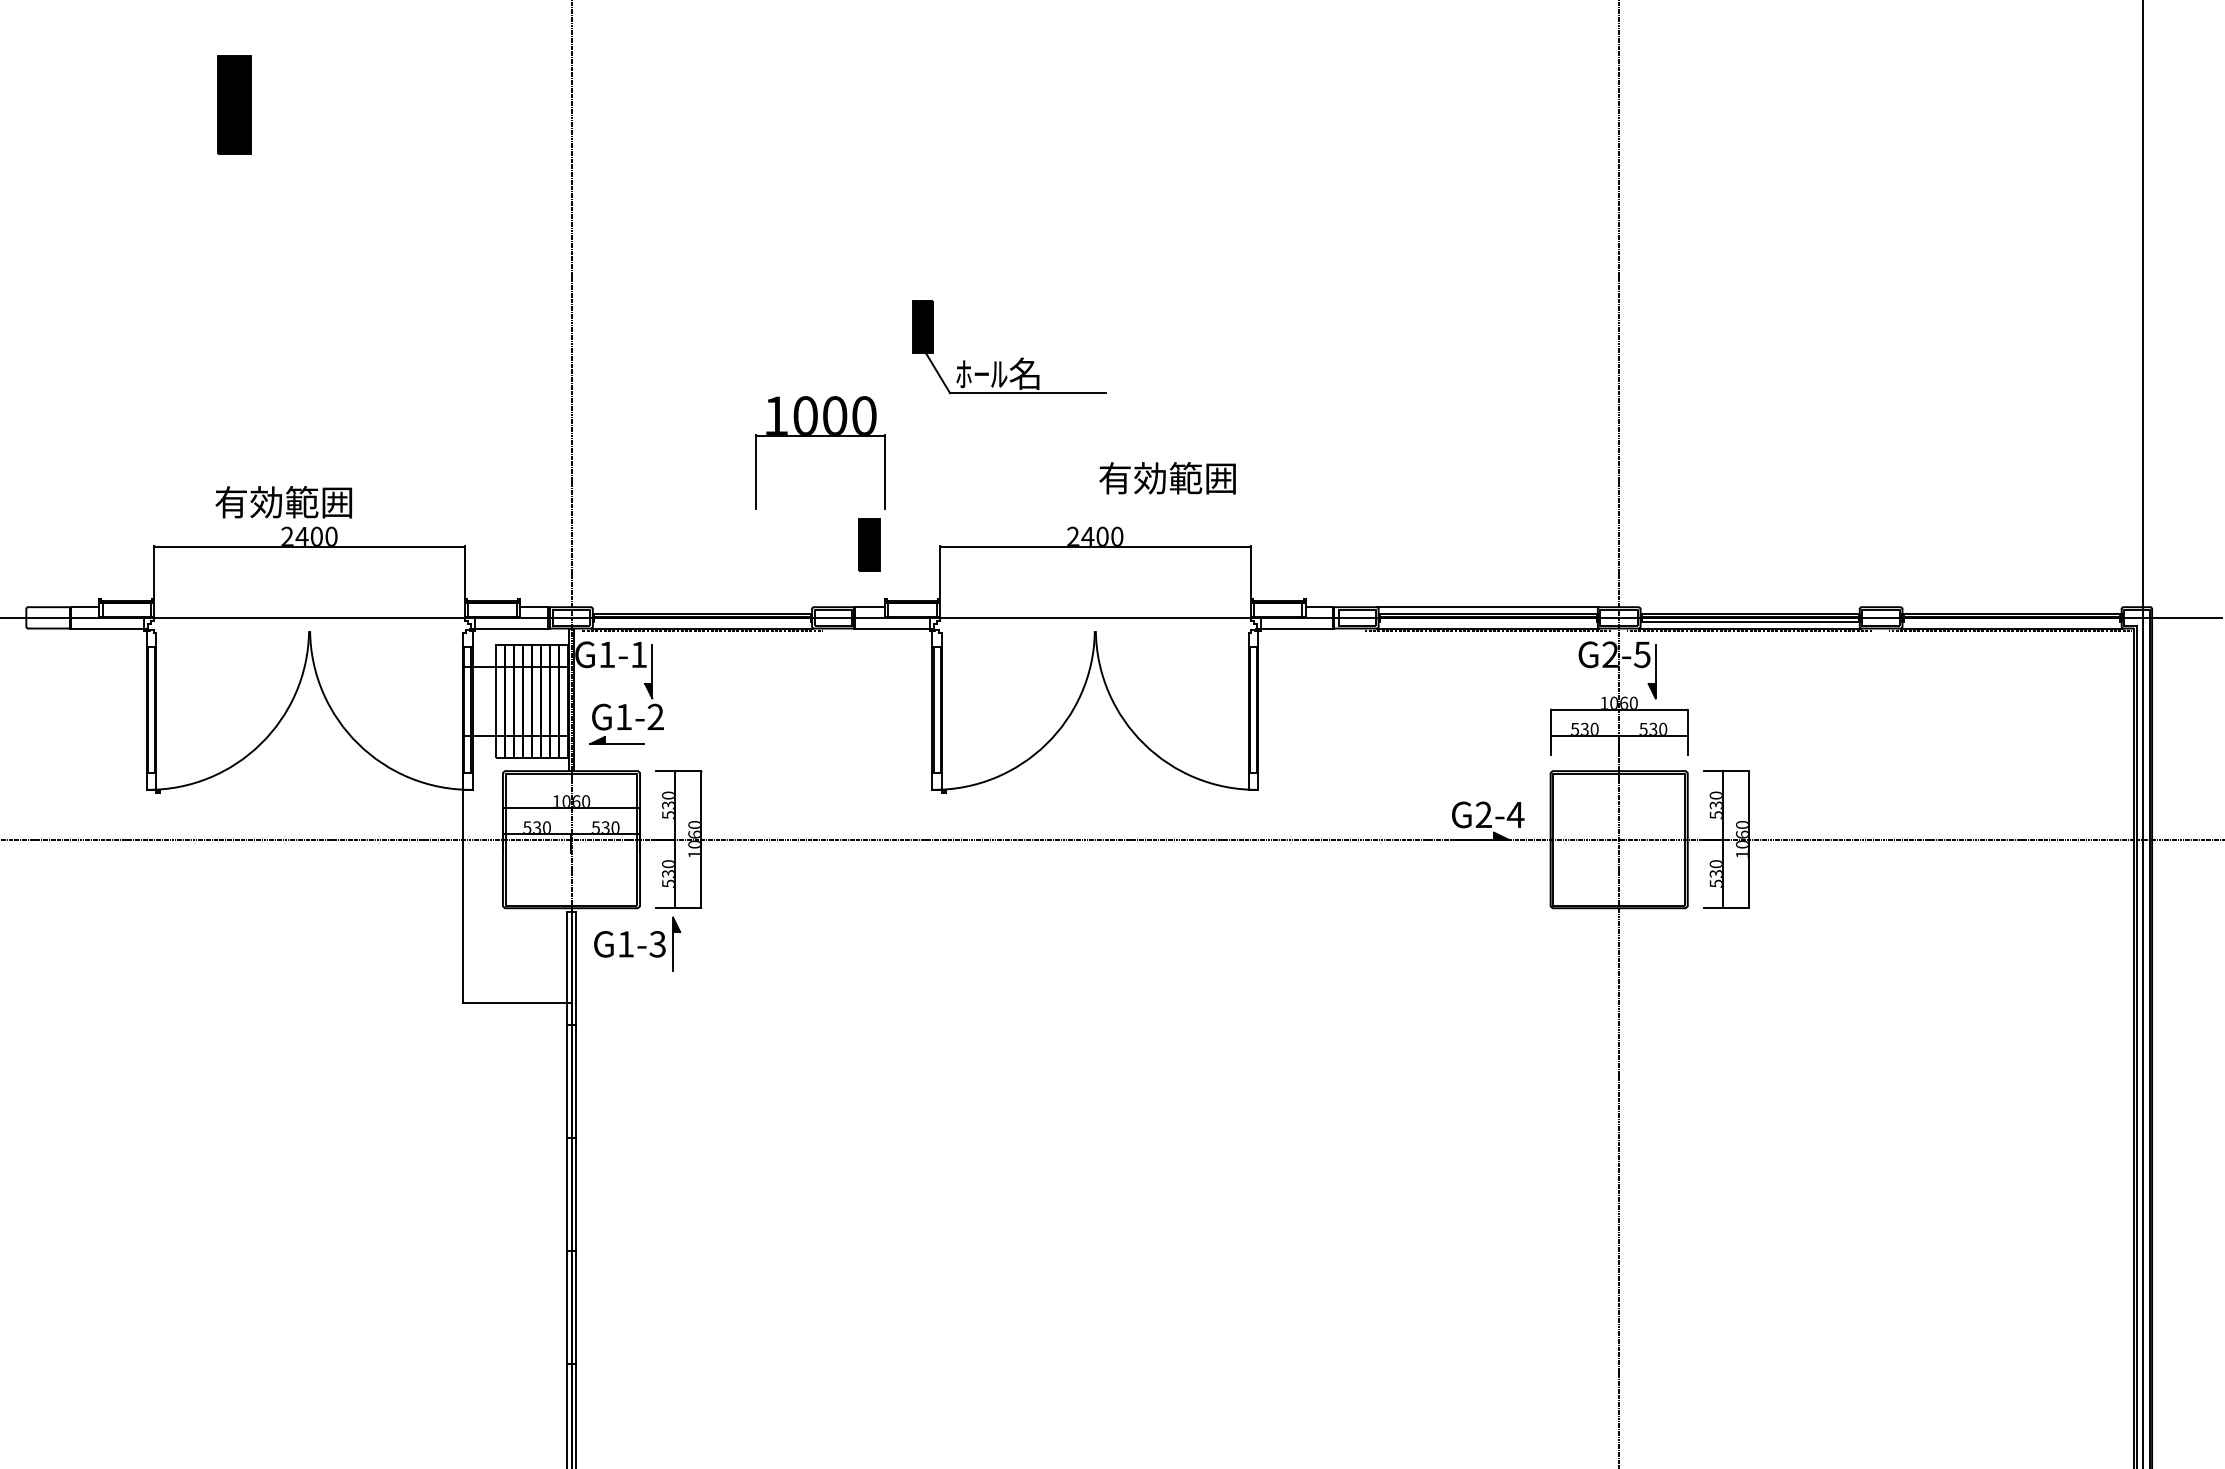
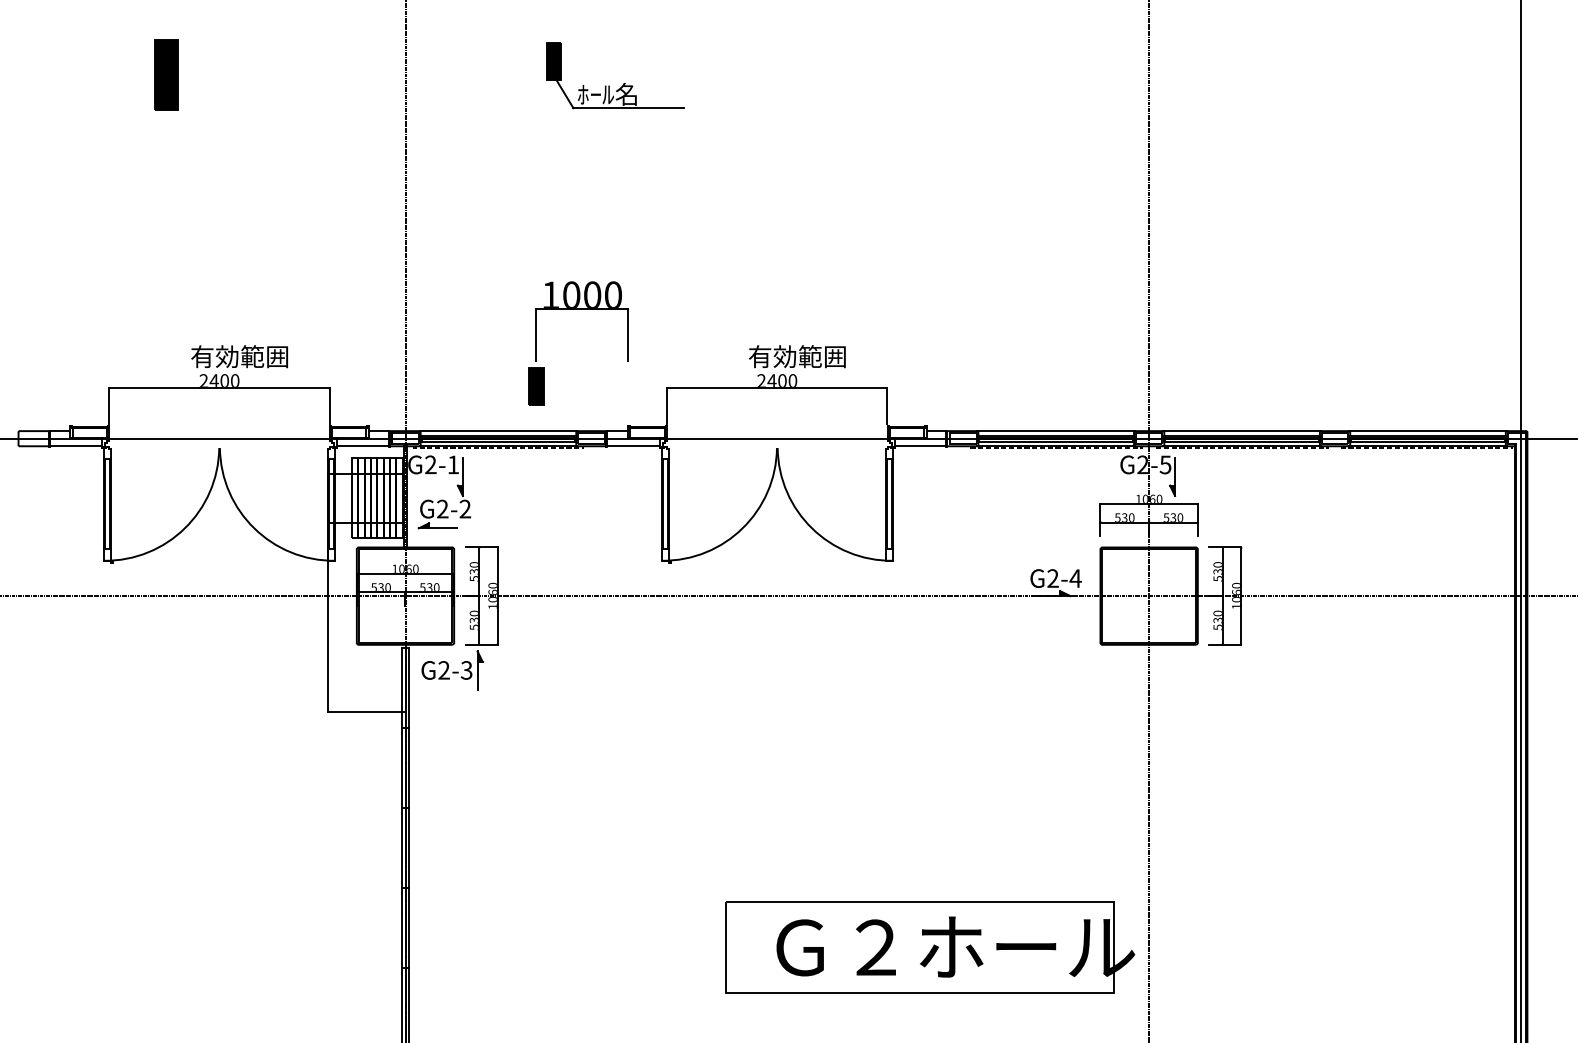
part: (1020, 358) -> (623, 83), moved
text: (1167, 478) -> (797, 356), moved
text: (283, 502) -> (239, 356), moved
part: (869, 544) -> (536, 386), moved
line: (702, 607) -> (498, 431), added
line: (1750, 607) -> (1242, 431), added
line: (2012, 607) -> (1428, 431), added
line: (702, 622) -> (498, 442), added
line: (1487, 622) -> (1055, 442), added
line: (2011, 622) -> (1427, 442), added
text: (607, 654) -> (431, 464), G1-1 -> G2-1
text: (623, 716) -> (442, 508), G1-2 -> G2-2
text: (626, 944) -> (444, 670), G1-3 -> G2-3
part: (1310, 1333) -> (930, 946), added

